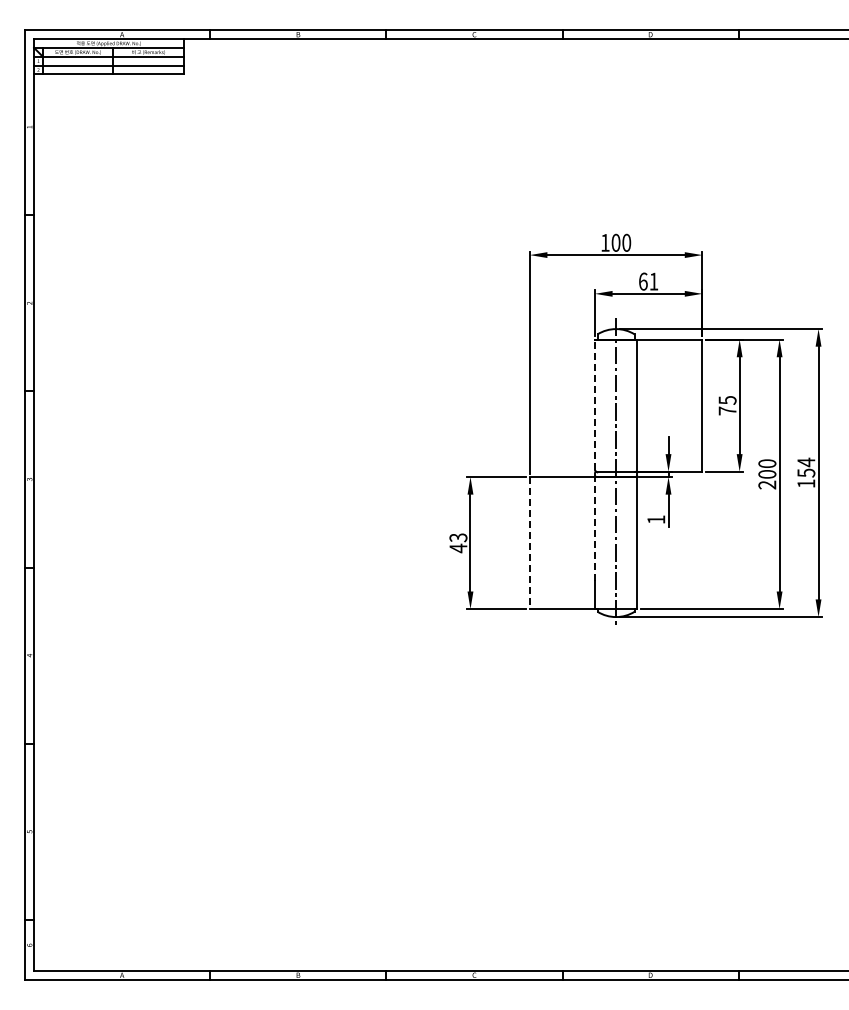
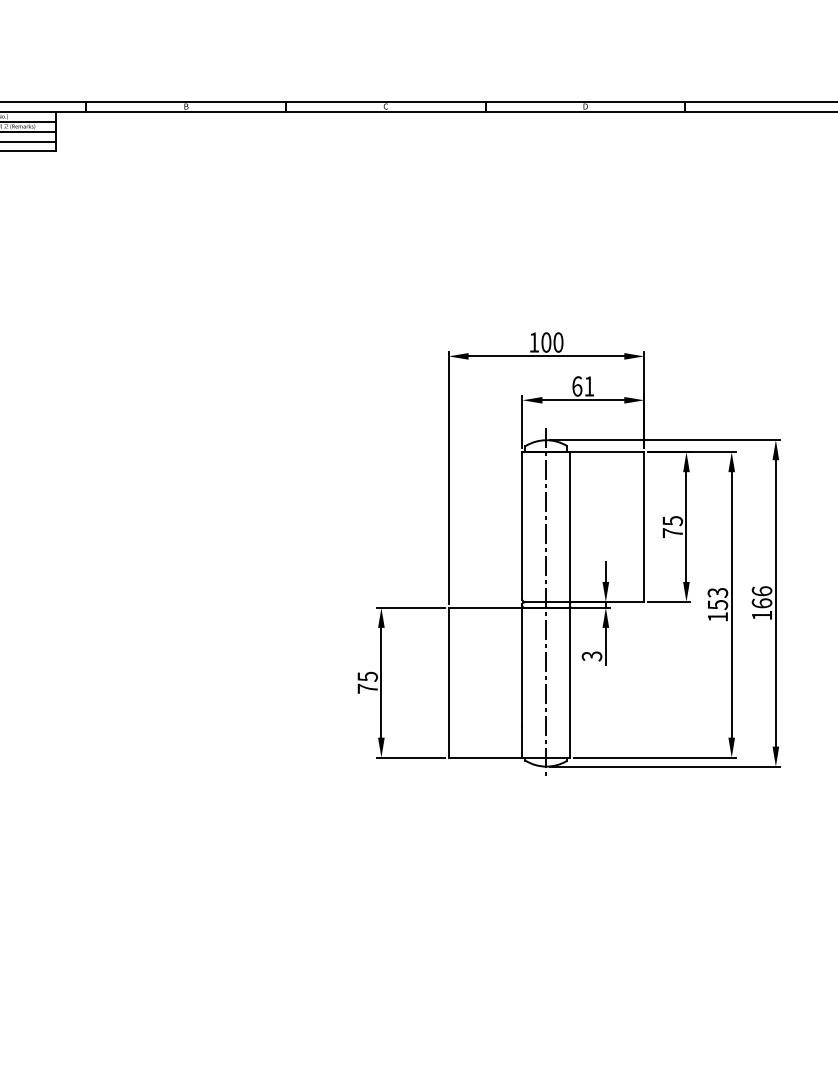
line: (594, 404) -> (521, 525), dashed -> solid
text: (806, 467) -> (762, 597), 154 -> 166
text: (767, 474) -> (718, 605), 200 -> 153
text: (656, 519) -> (592, 656), 1 -> 3
line: (594, 528) -> (521, 666), dashed -> solid
text: (458, 543) -> (367, 683), 43 -> 75
line: (529, 543) -> (448, 683), dashed -> solid

